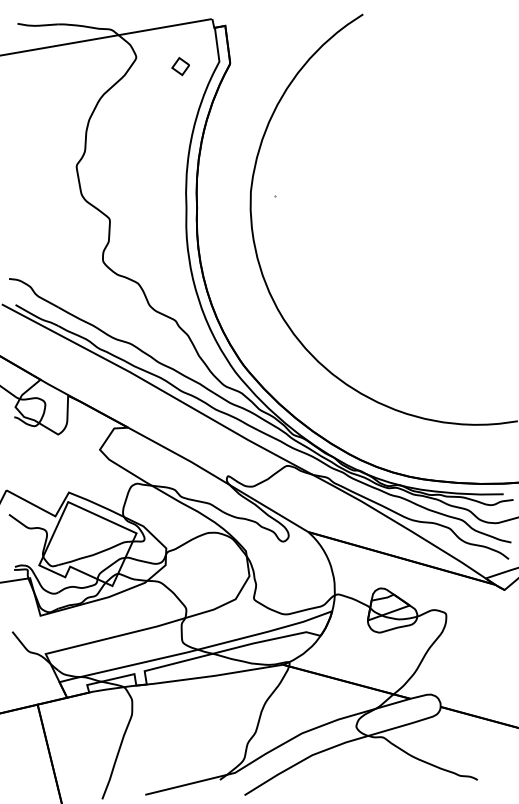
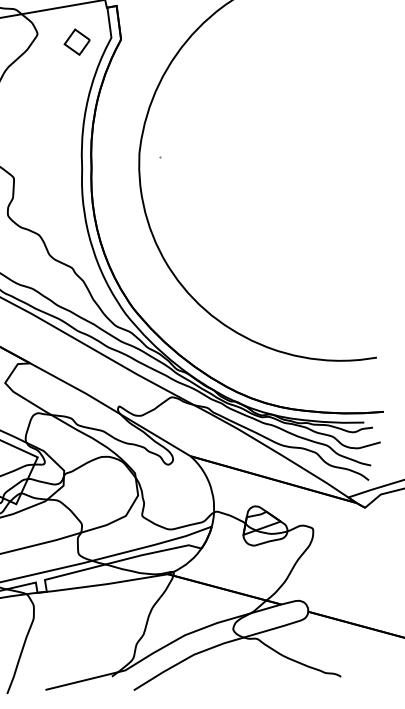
part: (180, 66) -> (76, 42), size x1.67

